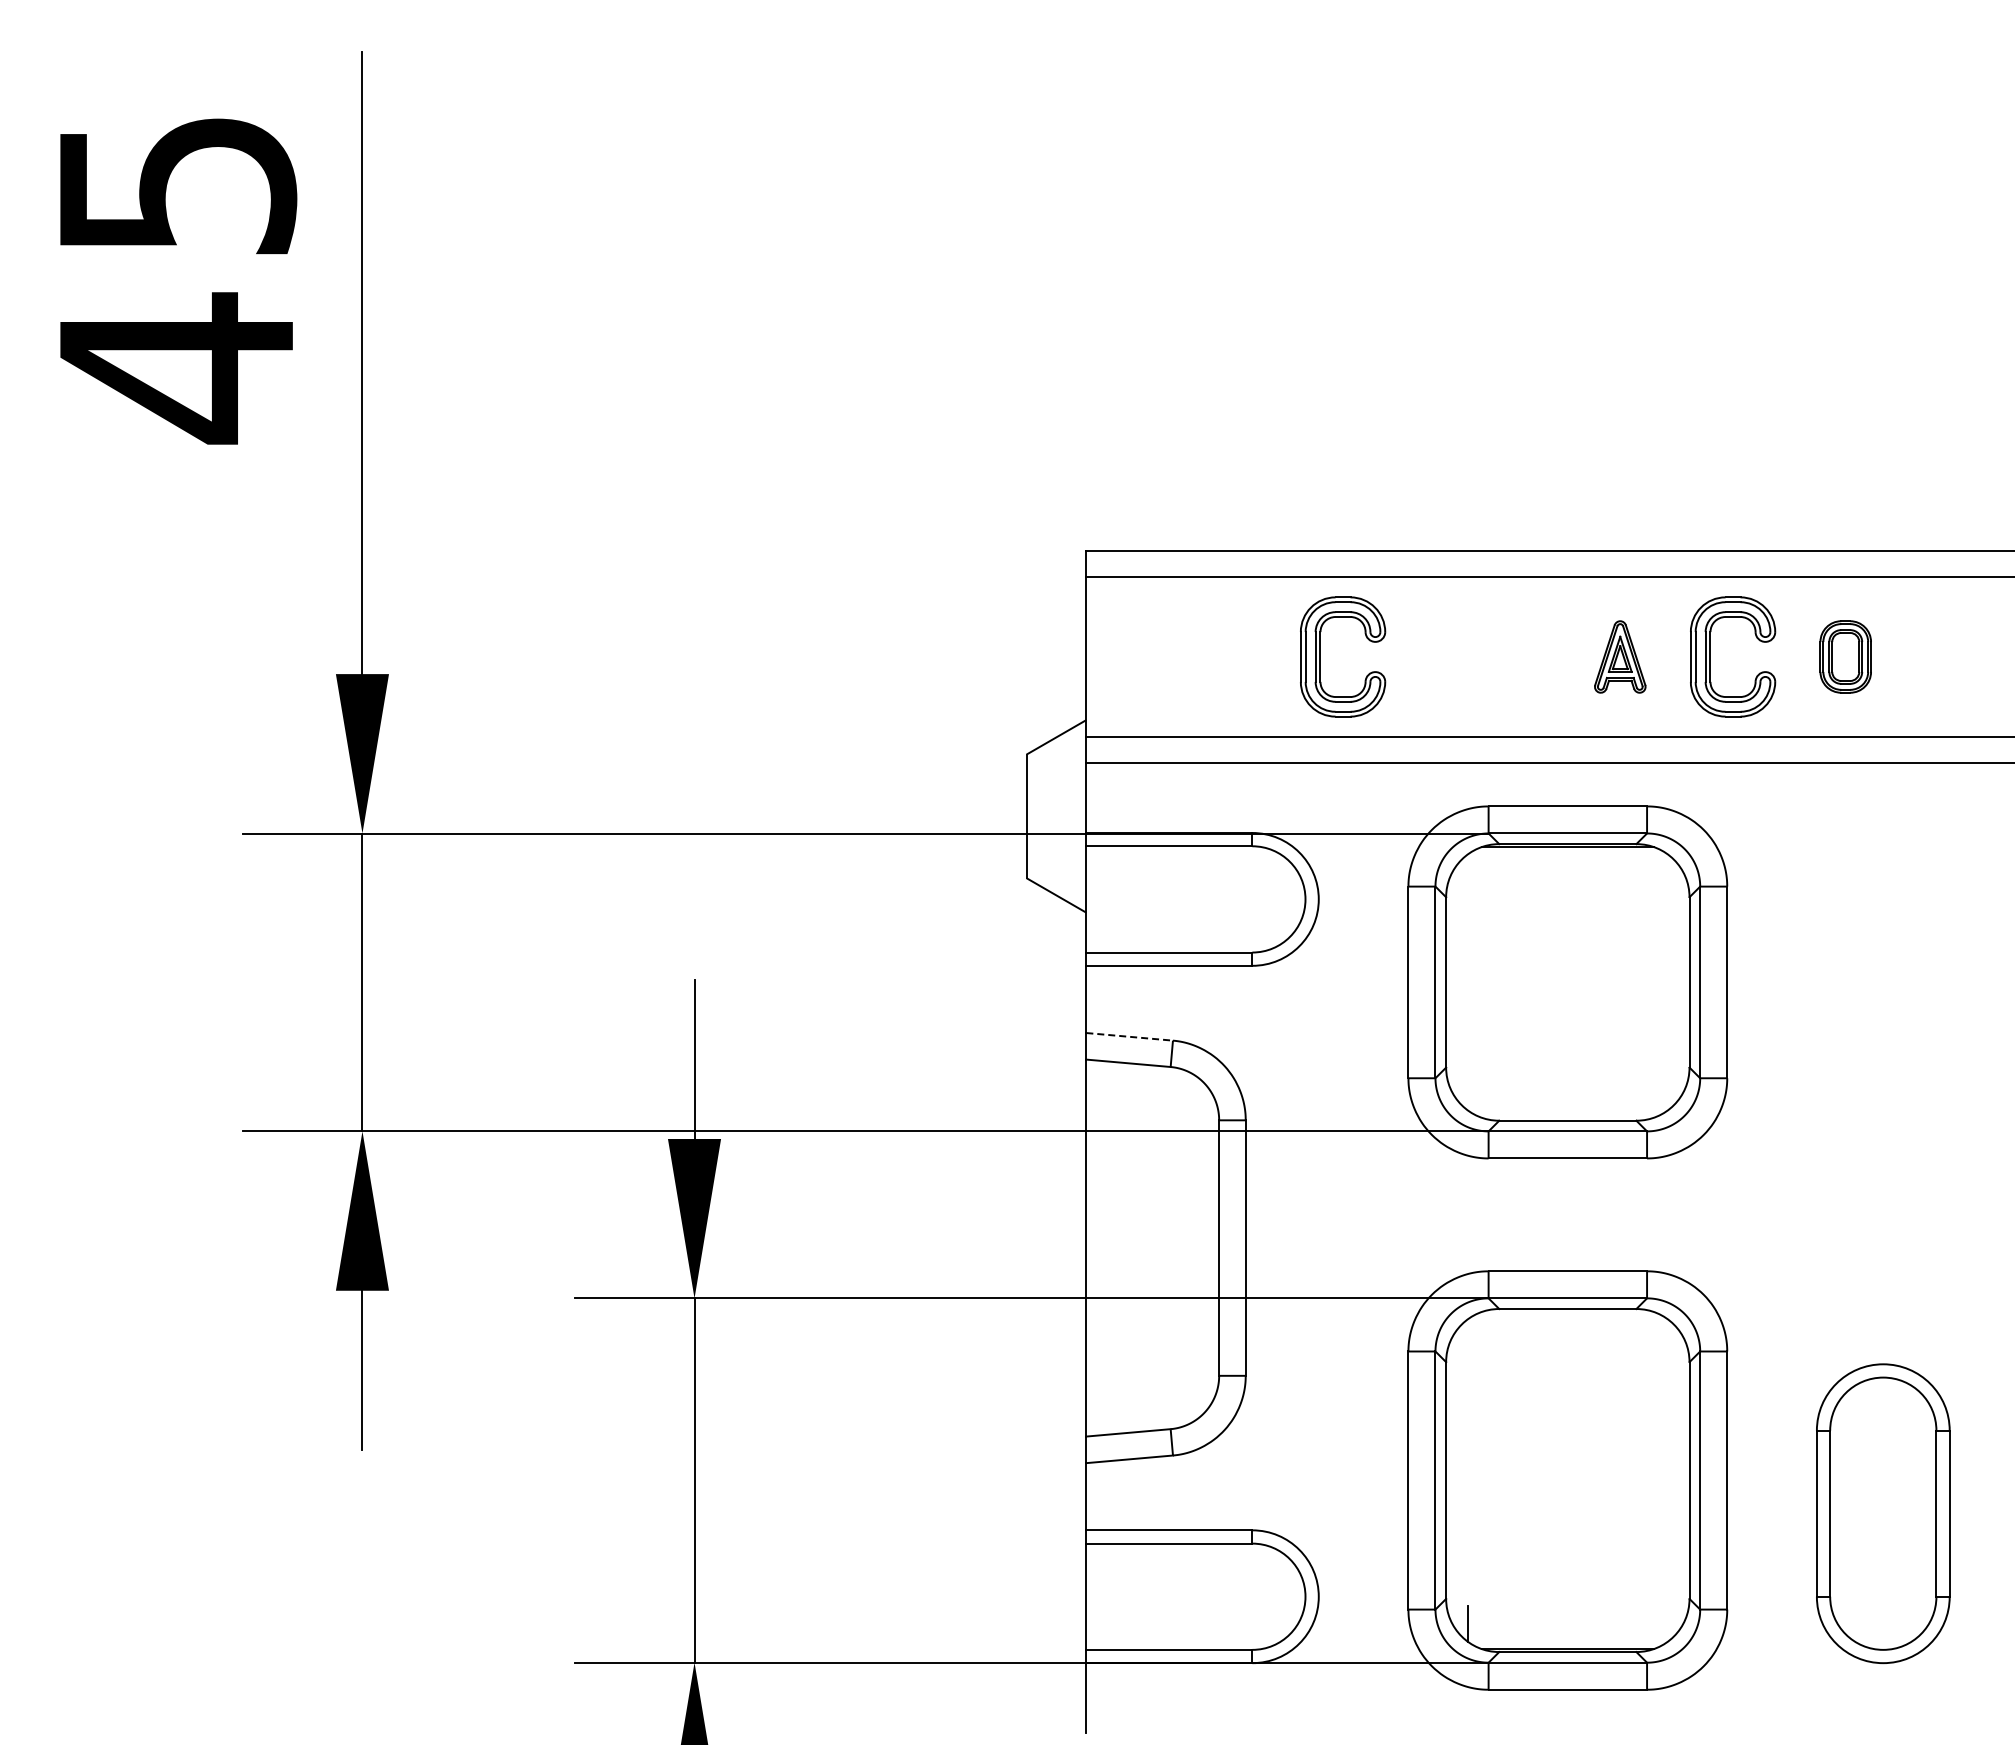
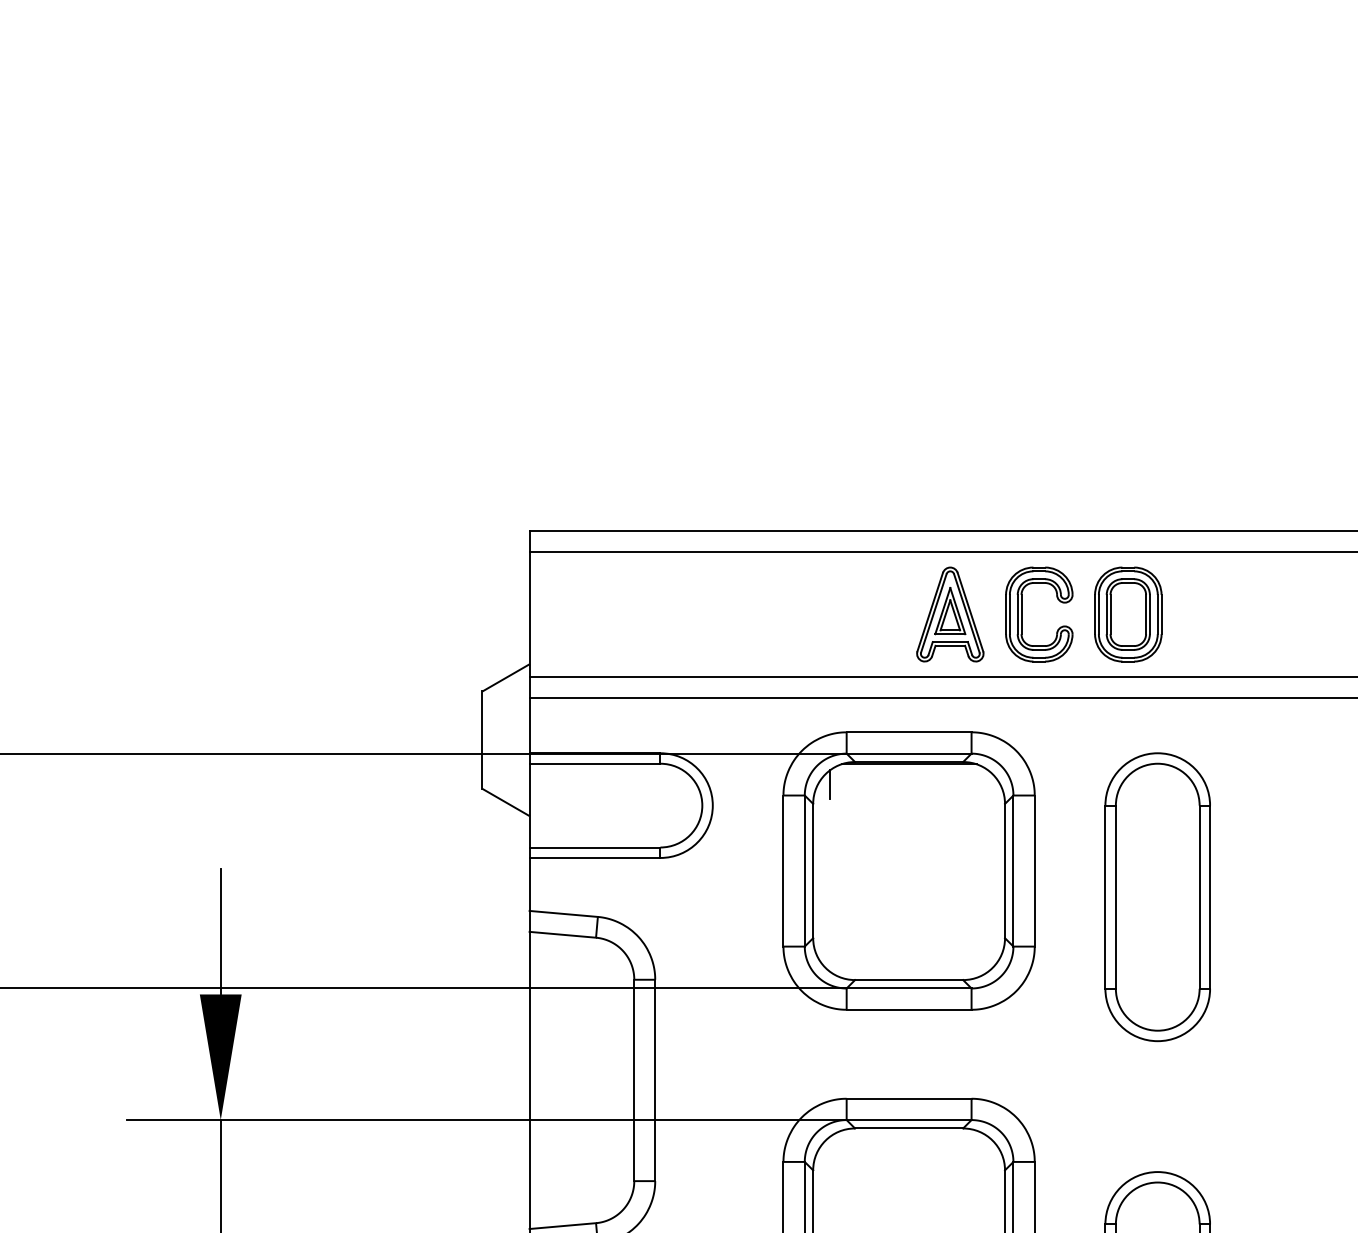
part: (1320, 656) -> (714, 614), removed
part: (1620, 656) -> (950, 614), size x1.67
part: (1845, 656) -> (1127, 614), size x1.67
line: (1467, 872) -> (830, 784), added
part: (1883, 1015) -> (1157, 897), added
line: (1130, 1036) -> (564, 913), dashed -> solid

